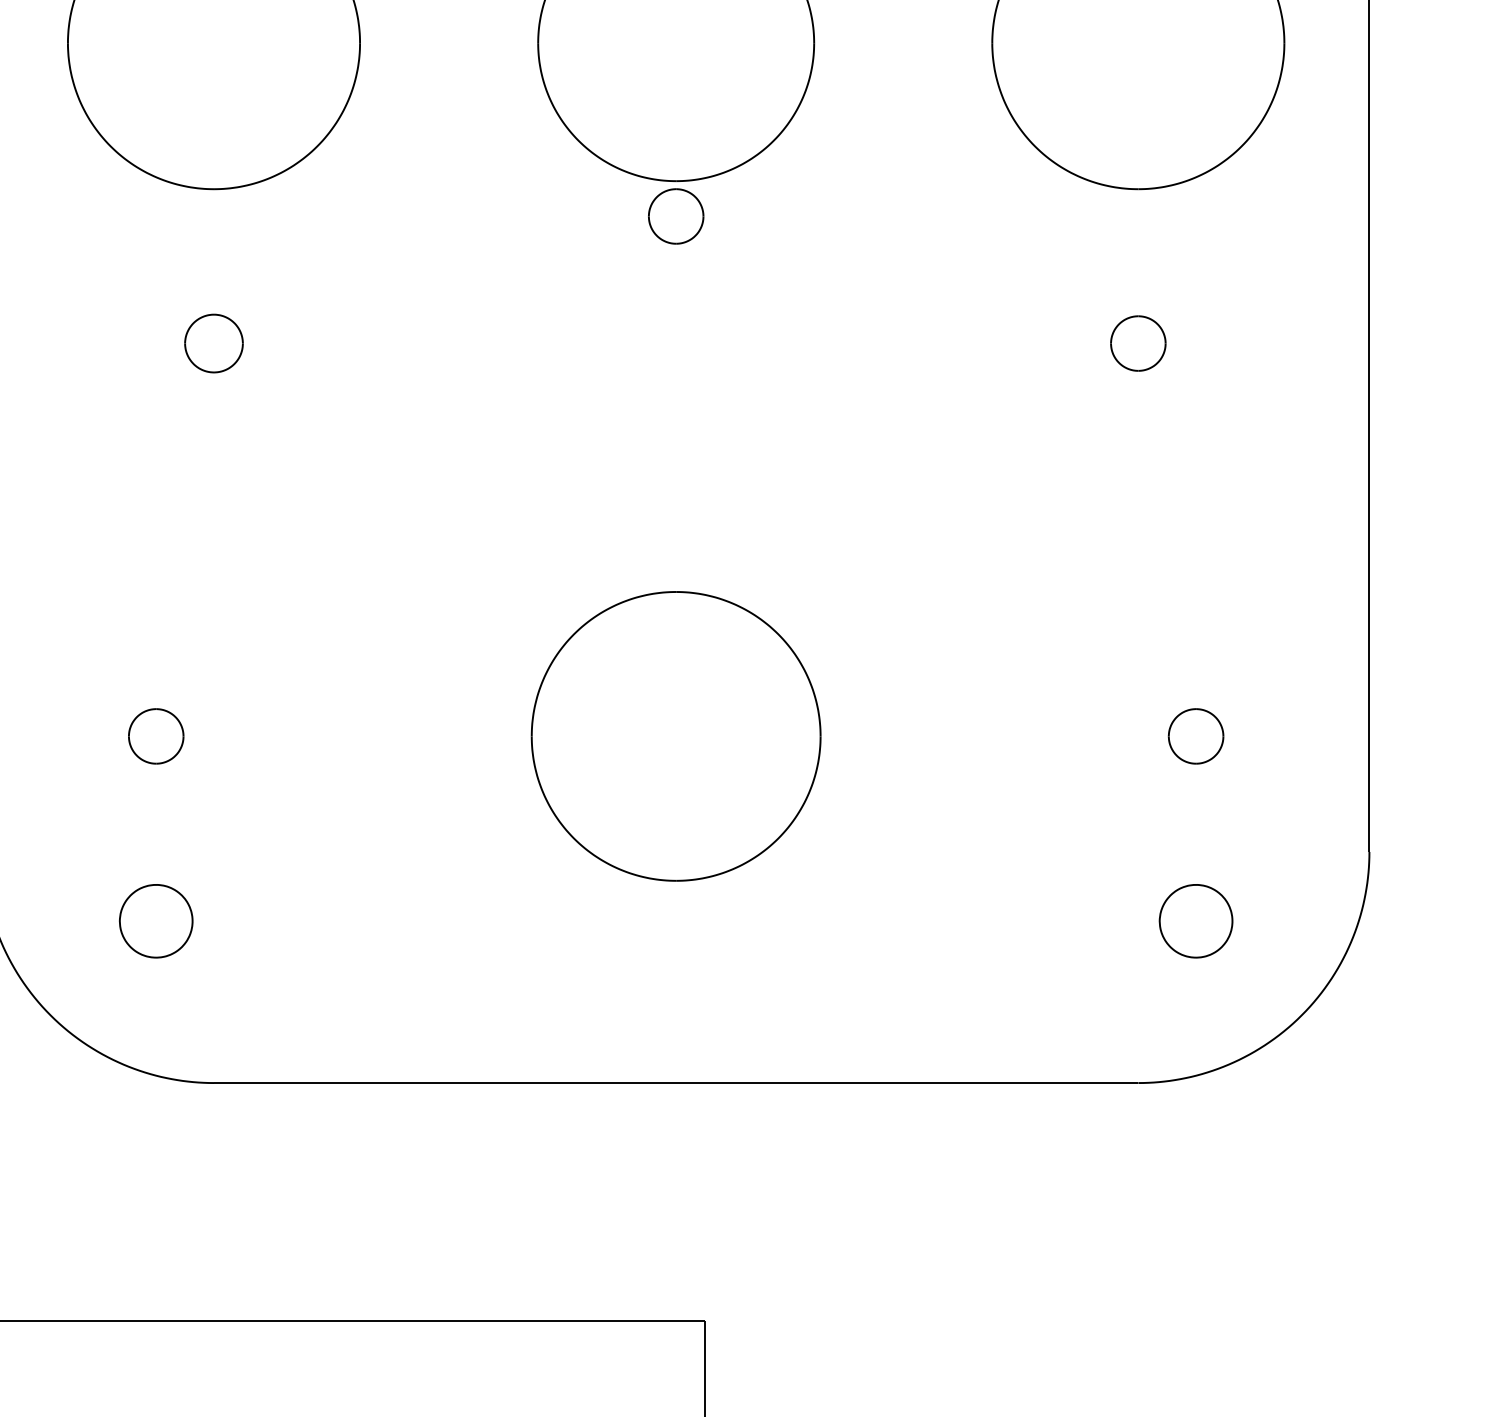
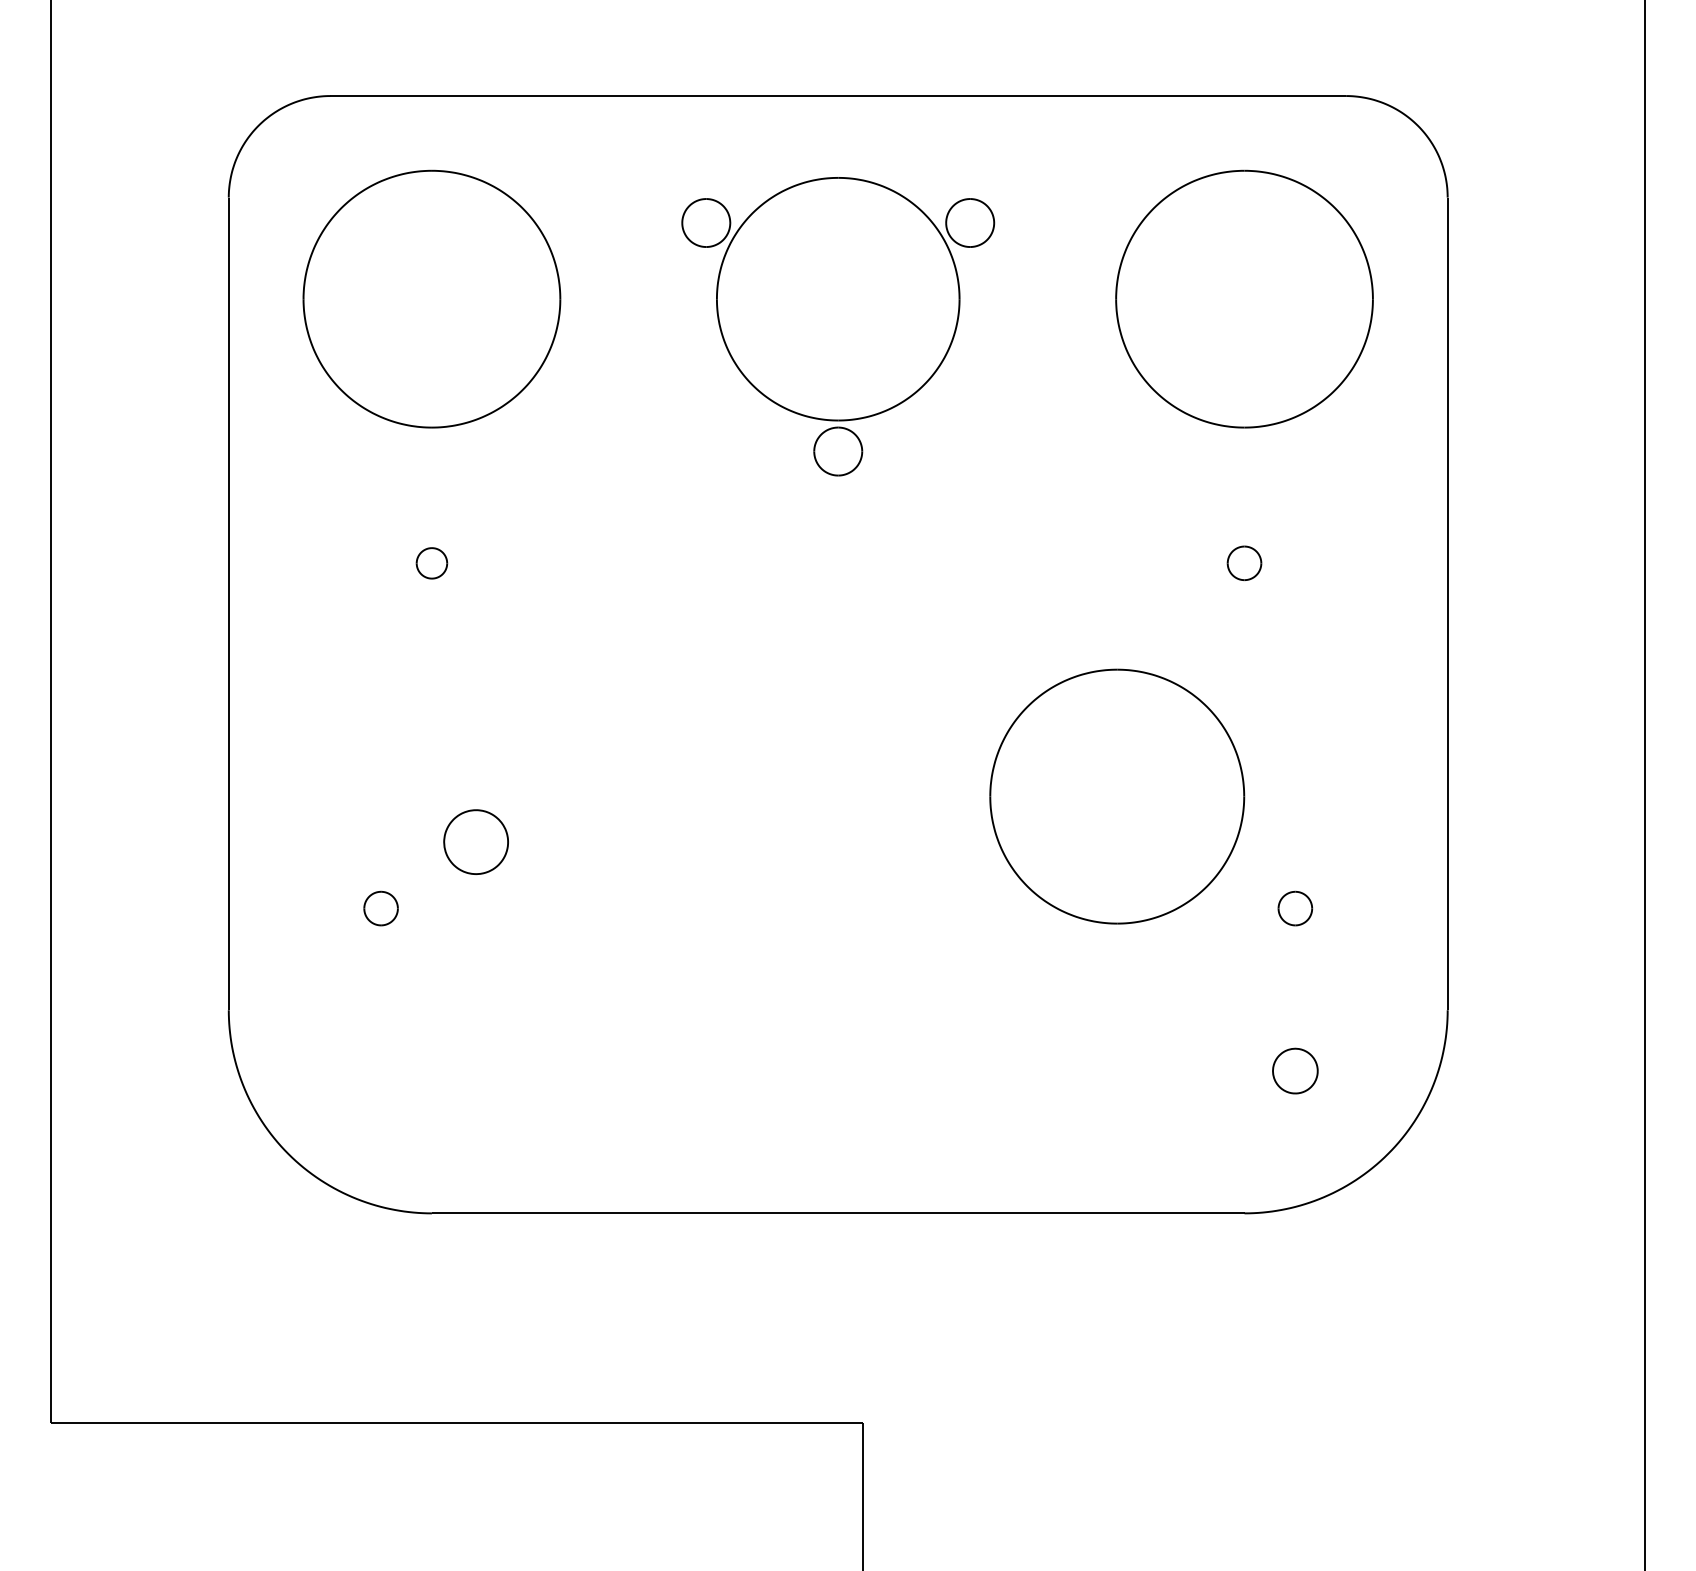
part: (213, 343) -> (431, 563), size x0.6
part: (1138, 343) -> (1244, 563), size x0.7
part: (155, 736) -> (380, 908), size x0.7
part: (676, 736) -> (1117, 796), moved
part: (1196, 736) -> (1295, 908), size x0.7
part: (155, 920) -> (475, 841), moved
part: (1196, 920) -> (1295, 1070), size x0.7

